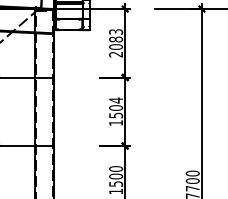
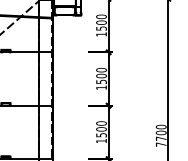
text: (116, 43) -> (101, 25), 2083 -> 1500
text: (116, 99) -> (101, 69), 1504 -> 1500

